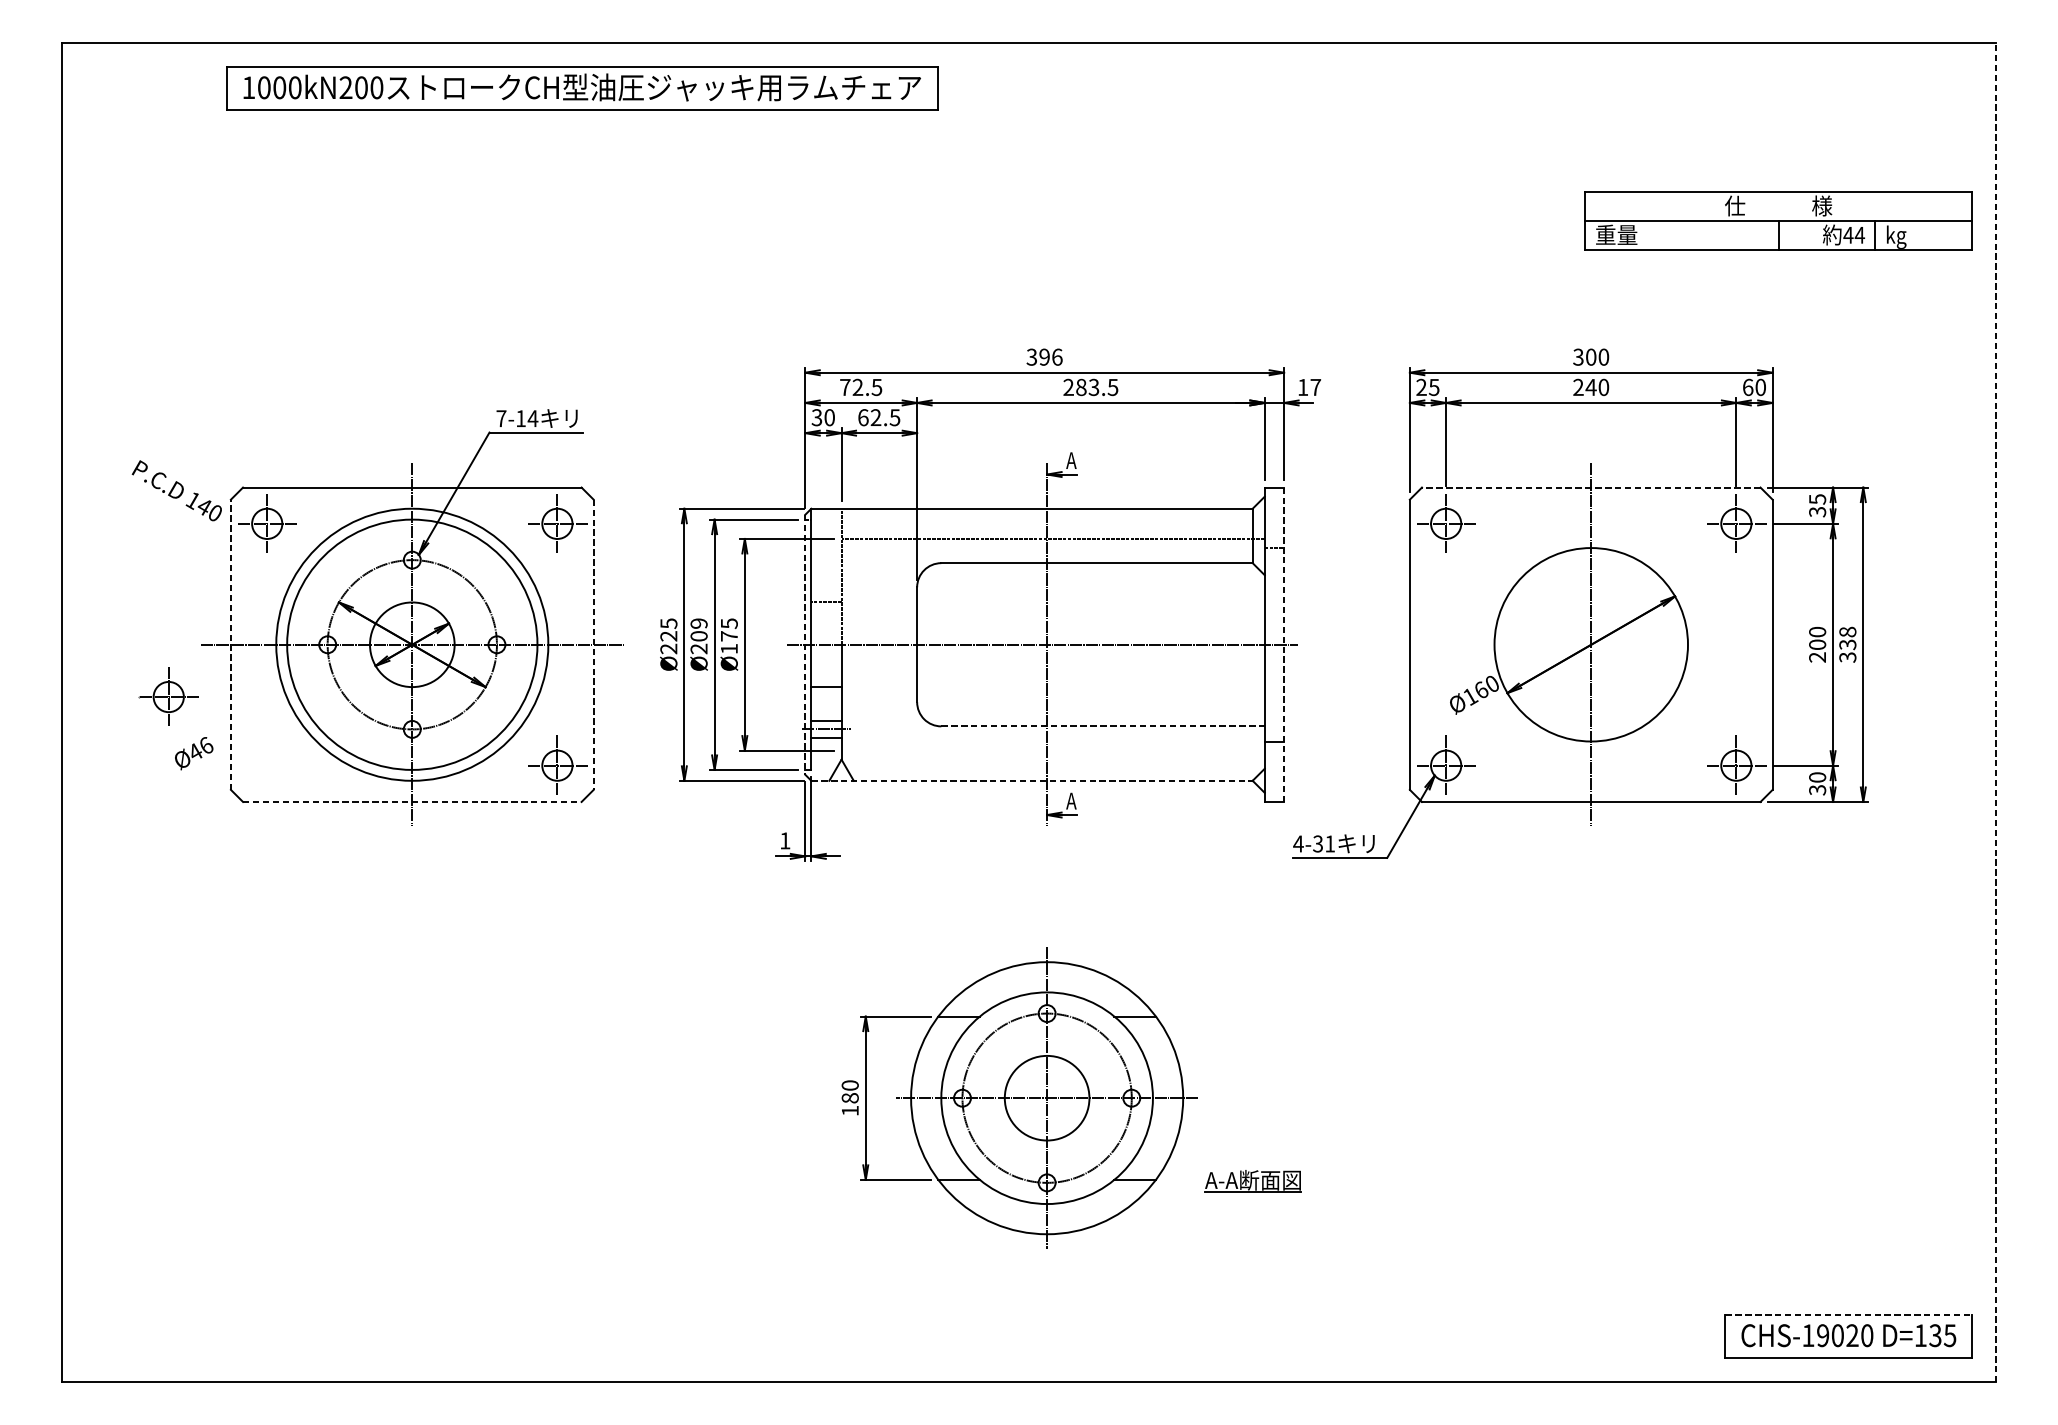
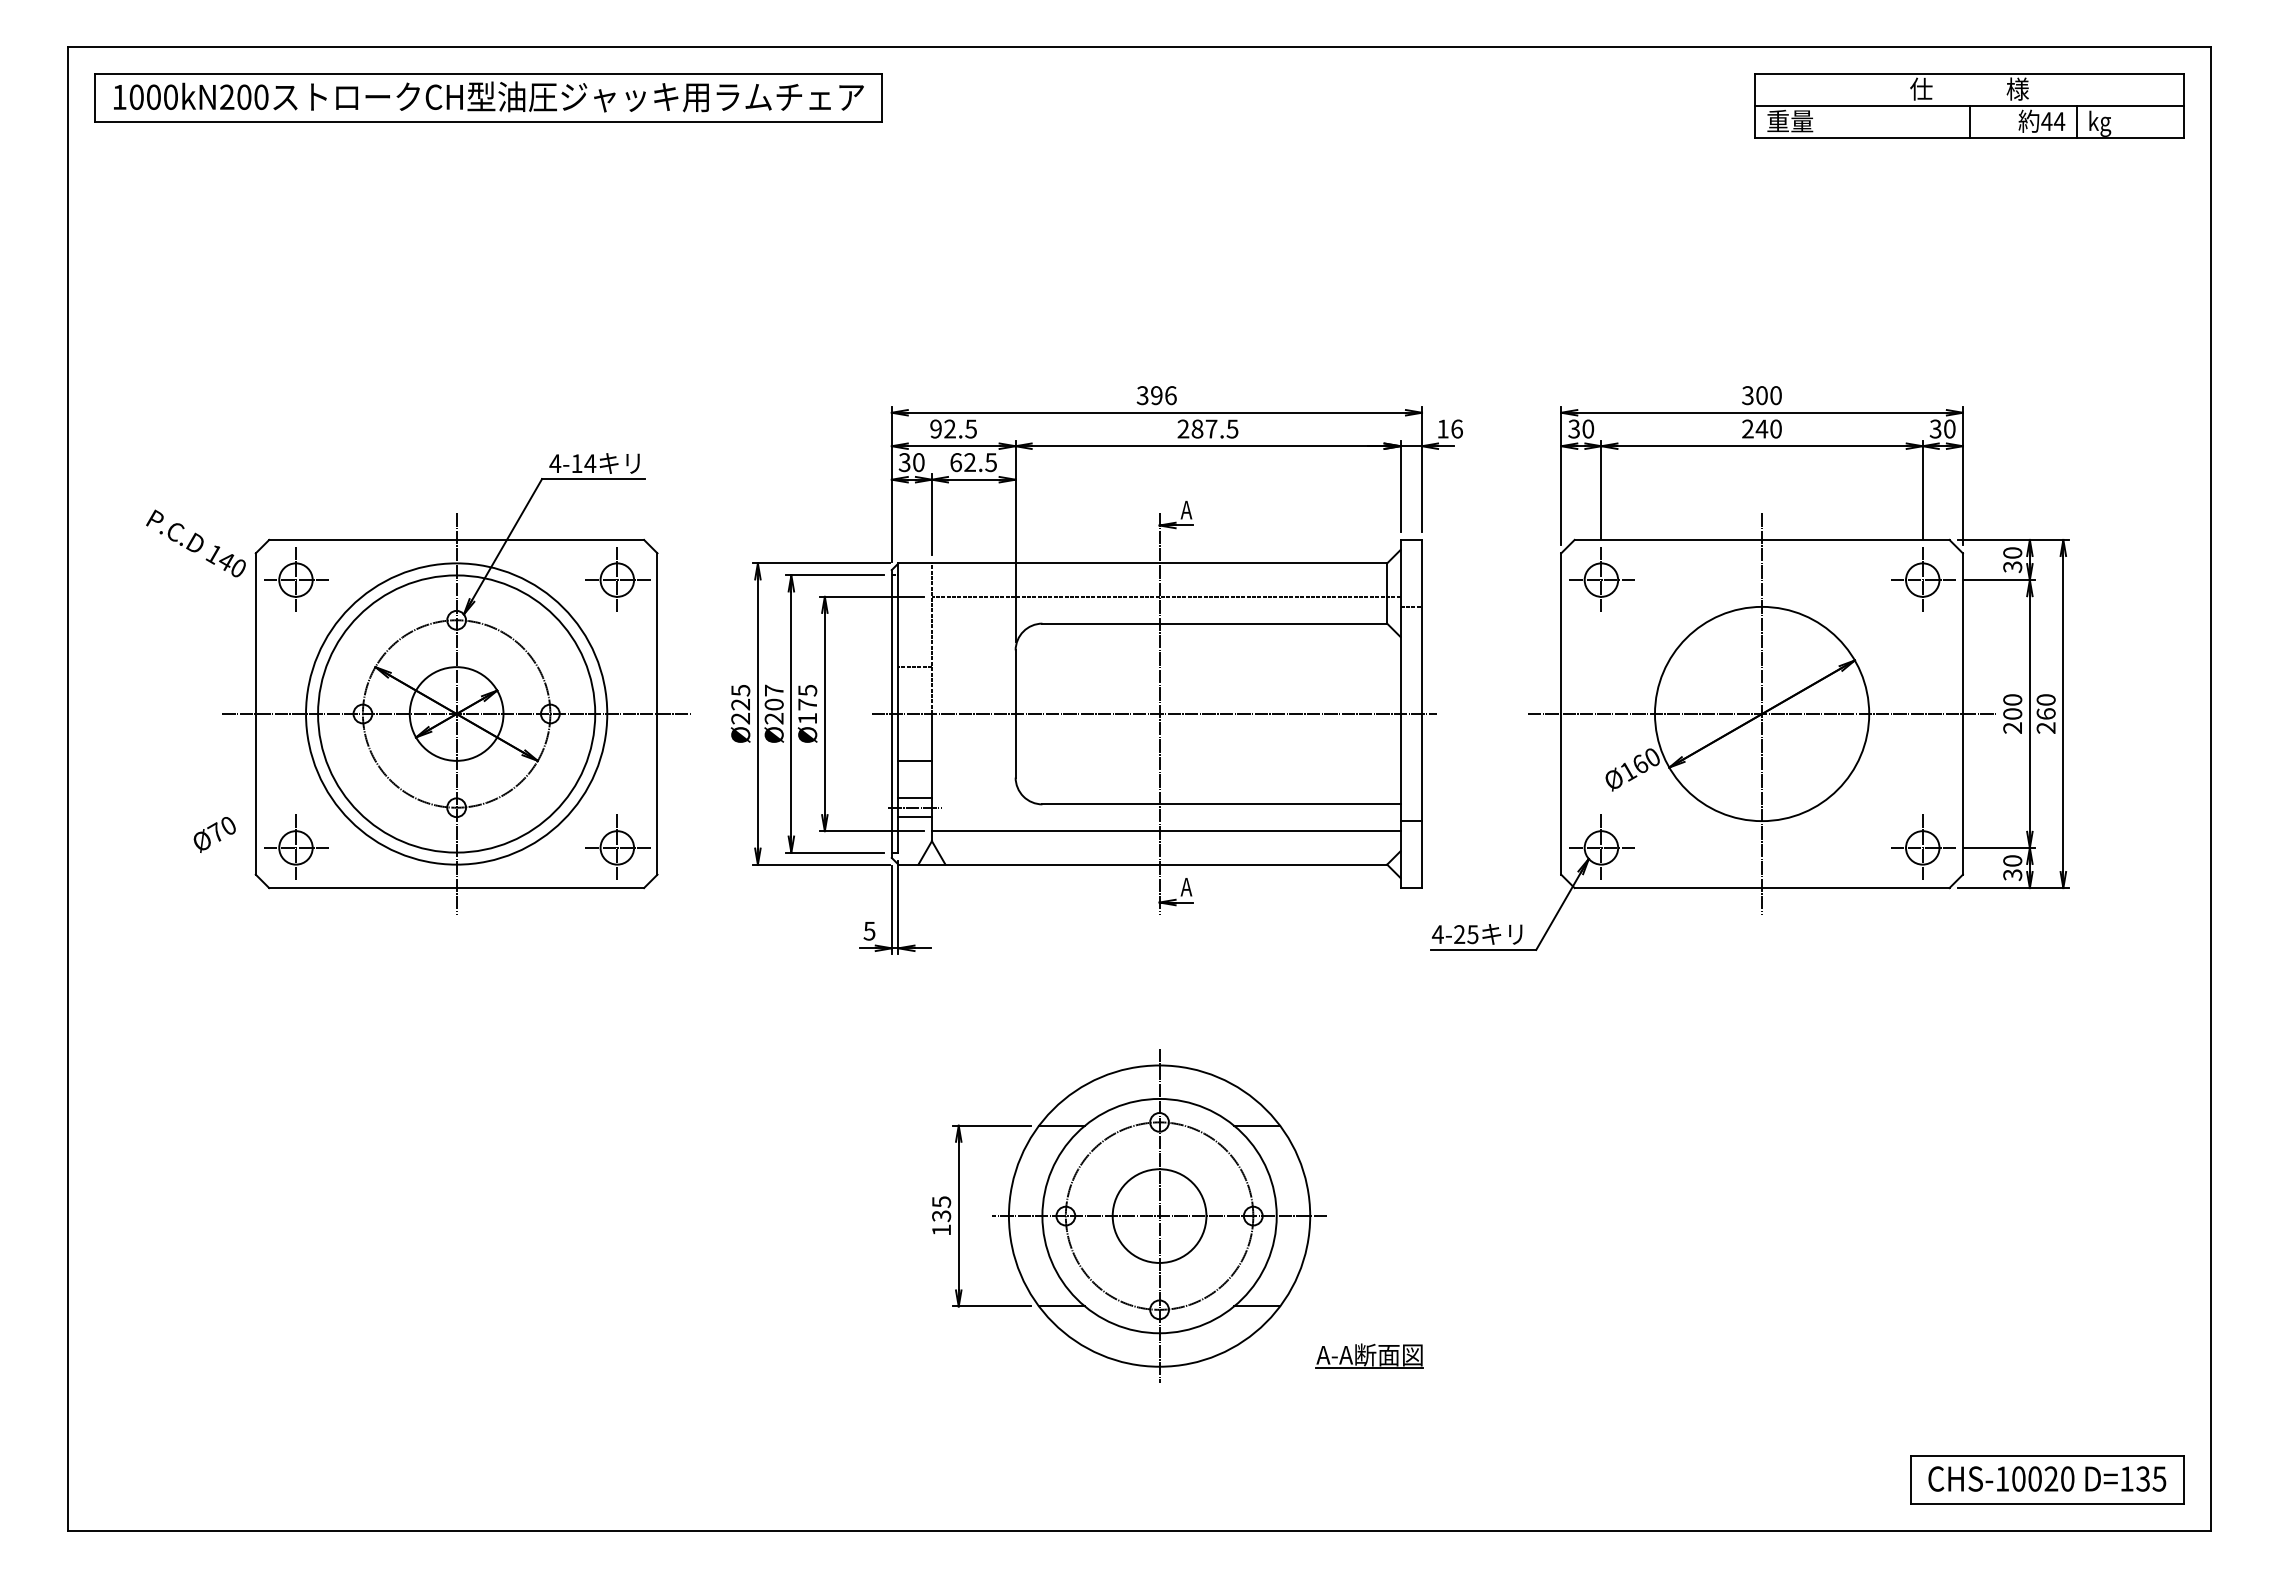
part: (581, 88) -> (488, 97), moved
part: (1778, 220) -> (1969, 105), moved
text: (844, 386) -> (935, 428), 72.5 -> 92.5
text: (1094, 386) -> (1211, 428), 283.5 -> 287.5
text: (1315, 386) -> (1456, 428), 17 -> 16
text: (1428, 386) -> (1581, 428), 25 -> 30
text: (1747, 386) -> (1935, 428), 60 -> 30
text: (501, 418) -> (555, 463), 7-14 -> 4-14
line: (1590, 487) -> (1761, 539), dashed -> solid
text: (1817, 499) -> (2012, 553), 35 -> 30
text: (698, 623) -> (773, 690), Ø209 -> Ø207
line: (230, 645) -> (255, 714), dashed -> solid
line: (593, 645) -> (657, 714), dashed -> solid
line: (805, 645) -> (891, 714), dashed -> solid
line: (1284, 645) -> (1422, 714), dashed -> solid
line: (1590, 645) -> (1761, 714), added
text: (1847, 645) -> (2045, 714), 338 -> 260
part: (169, 695) -> (296, 846), moved
line: (1996, 712) -> (2210, 789), dashed -> solid
line: (1103, 726) -> (1222, 804), dashed -> solid
text: (199, 748) -> (221, 828), Ø46 -> Ø70
line: (1052, 750) -> (1165, 831), added
line: (1032, 780) -> (1143, 864), dashed -> solid
line: (413, 802) -> (457, 888), dashed -> solid
text: (785, 841) -> (869, 931), 1 -> 5
text: (1324, 843) -> (1466, 934), 4-31 -> 4-25
text: (850, 1092) -> (941, 1209), 180 -> 135
part: (1252, 1180) -> (1369, 1355), moved
line: (1849, 1314) -> (2047, 1455), dashed -> solid
text: (1822, 1335) -> (2018, 1478), CHS-19020 -> CHS-10020

